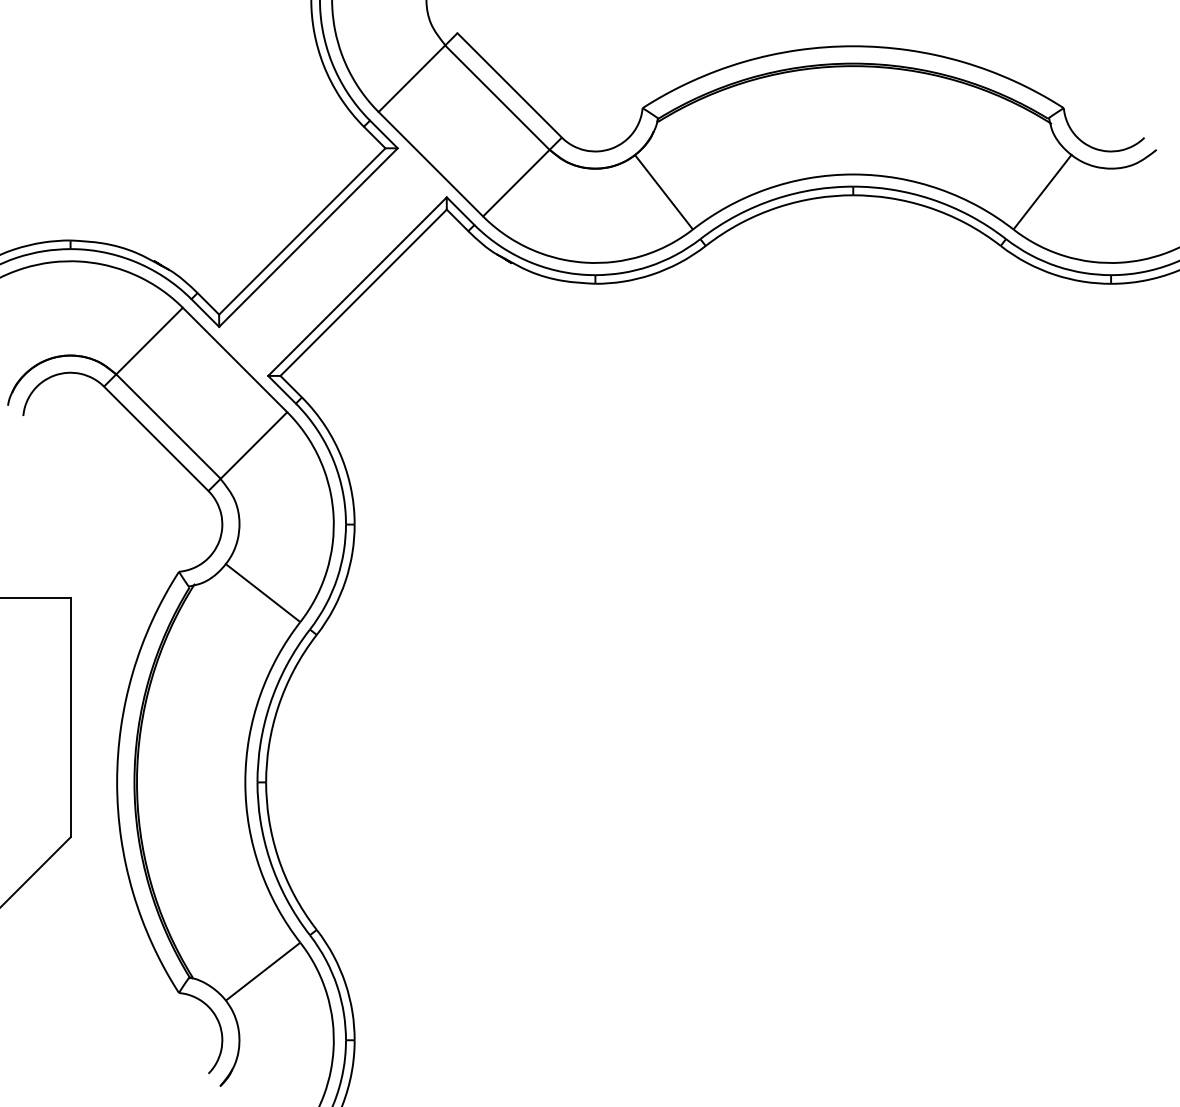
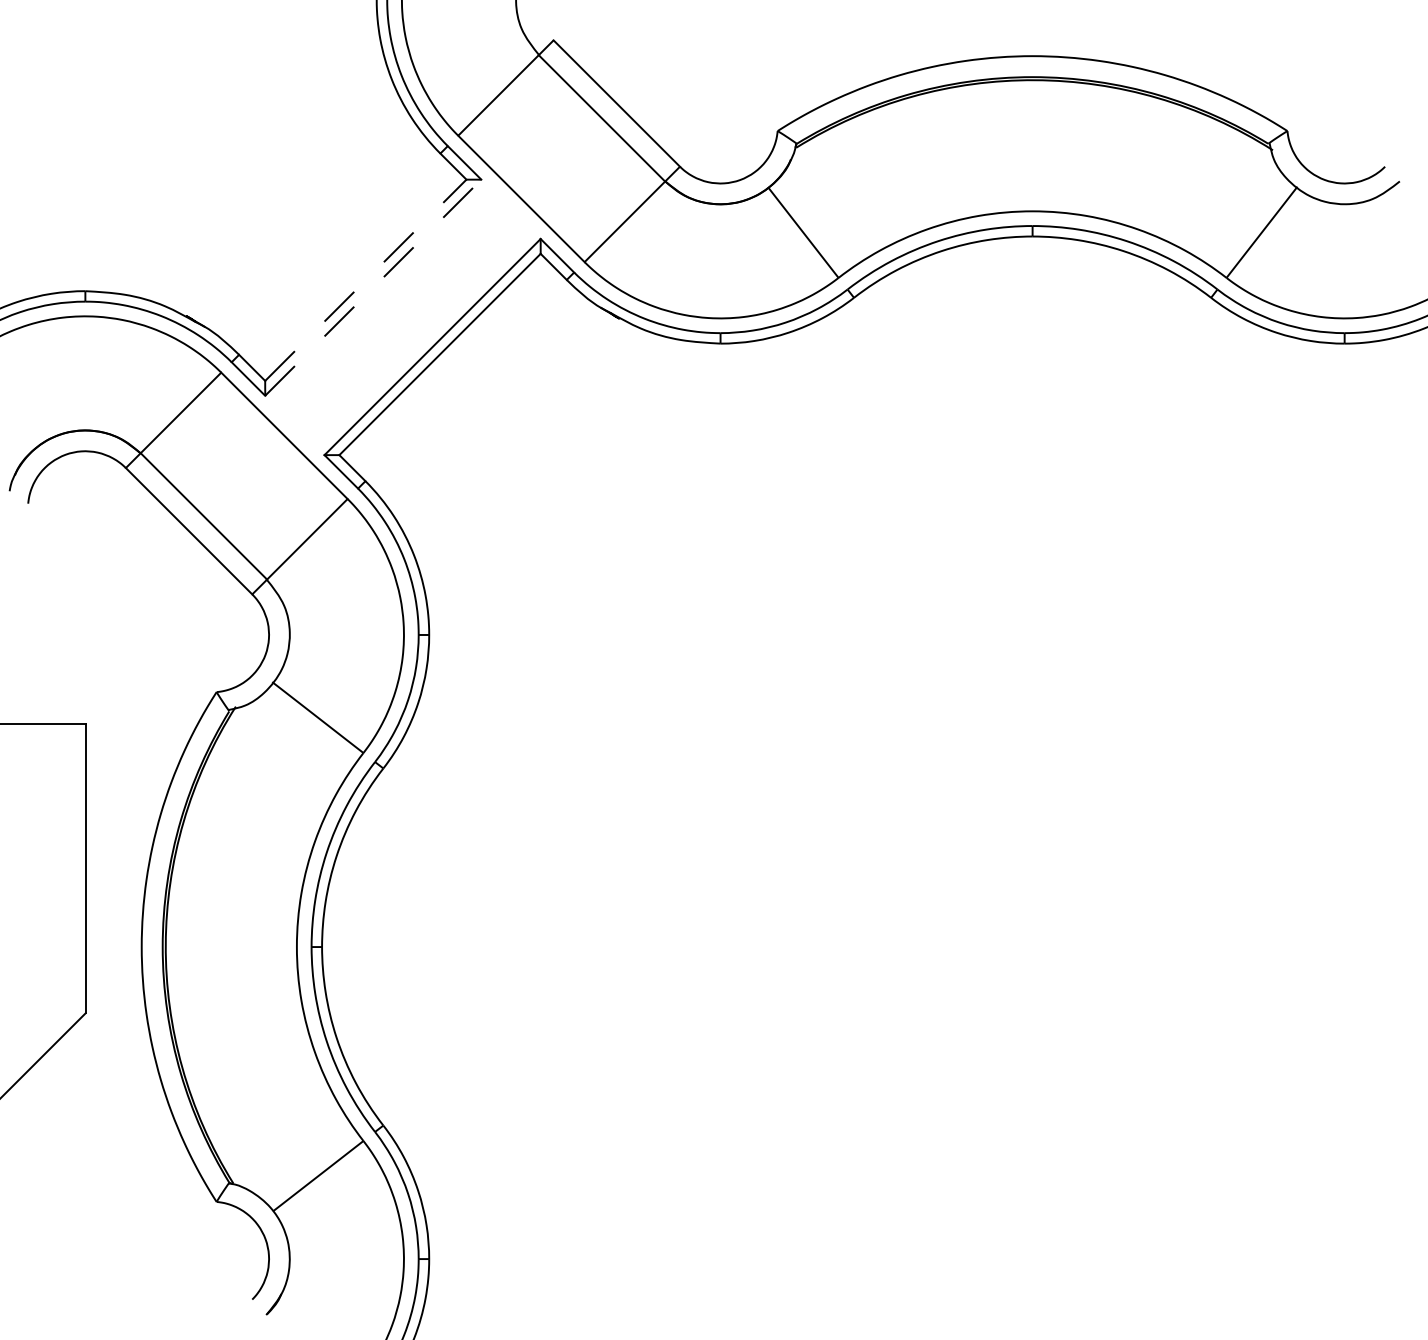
line: (302, 230) -> (366, 279), solid -> dashed
line: (308, 237) -> (373, 287), solid -> dashed

